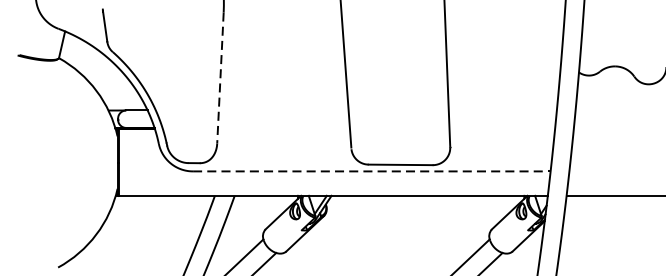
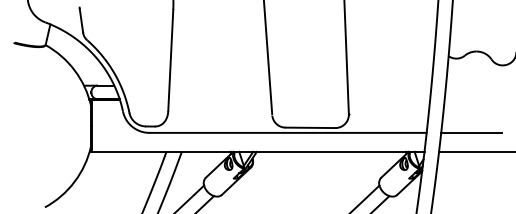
line: (220, 78) -> (170, 60), dashed -> solid
line: (372, 170) -> (288, 132), dashed -> solid
line: (608, 170) -> (471, 132), added

